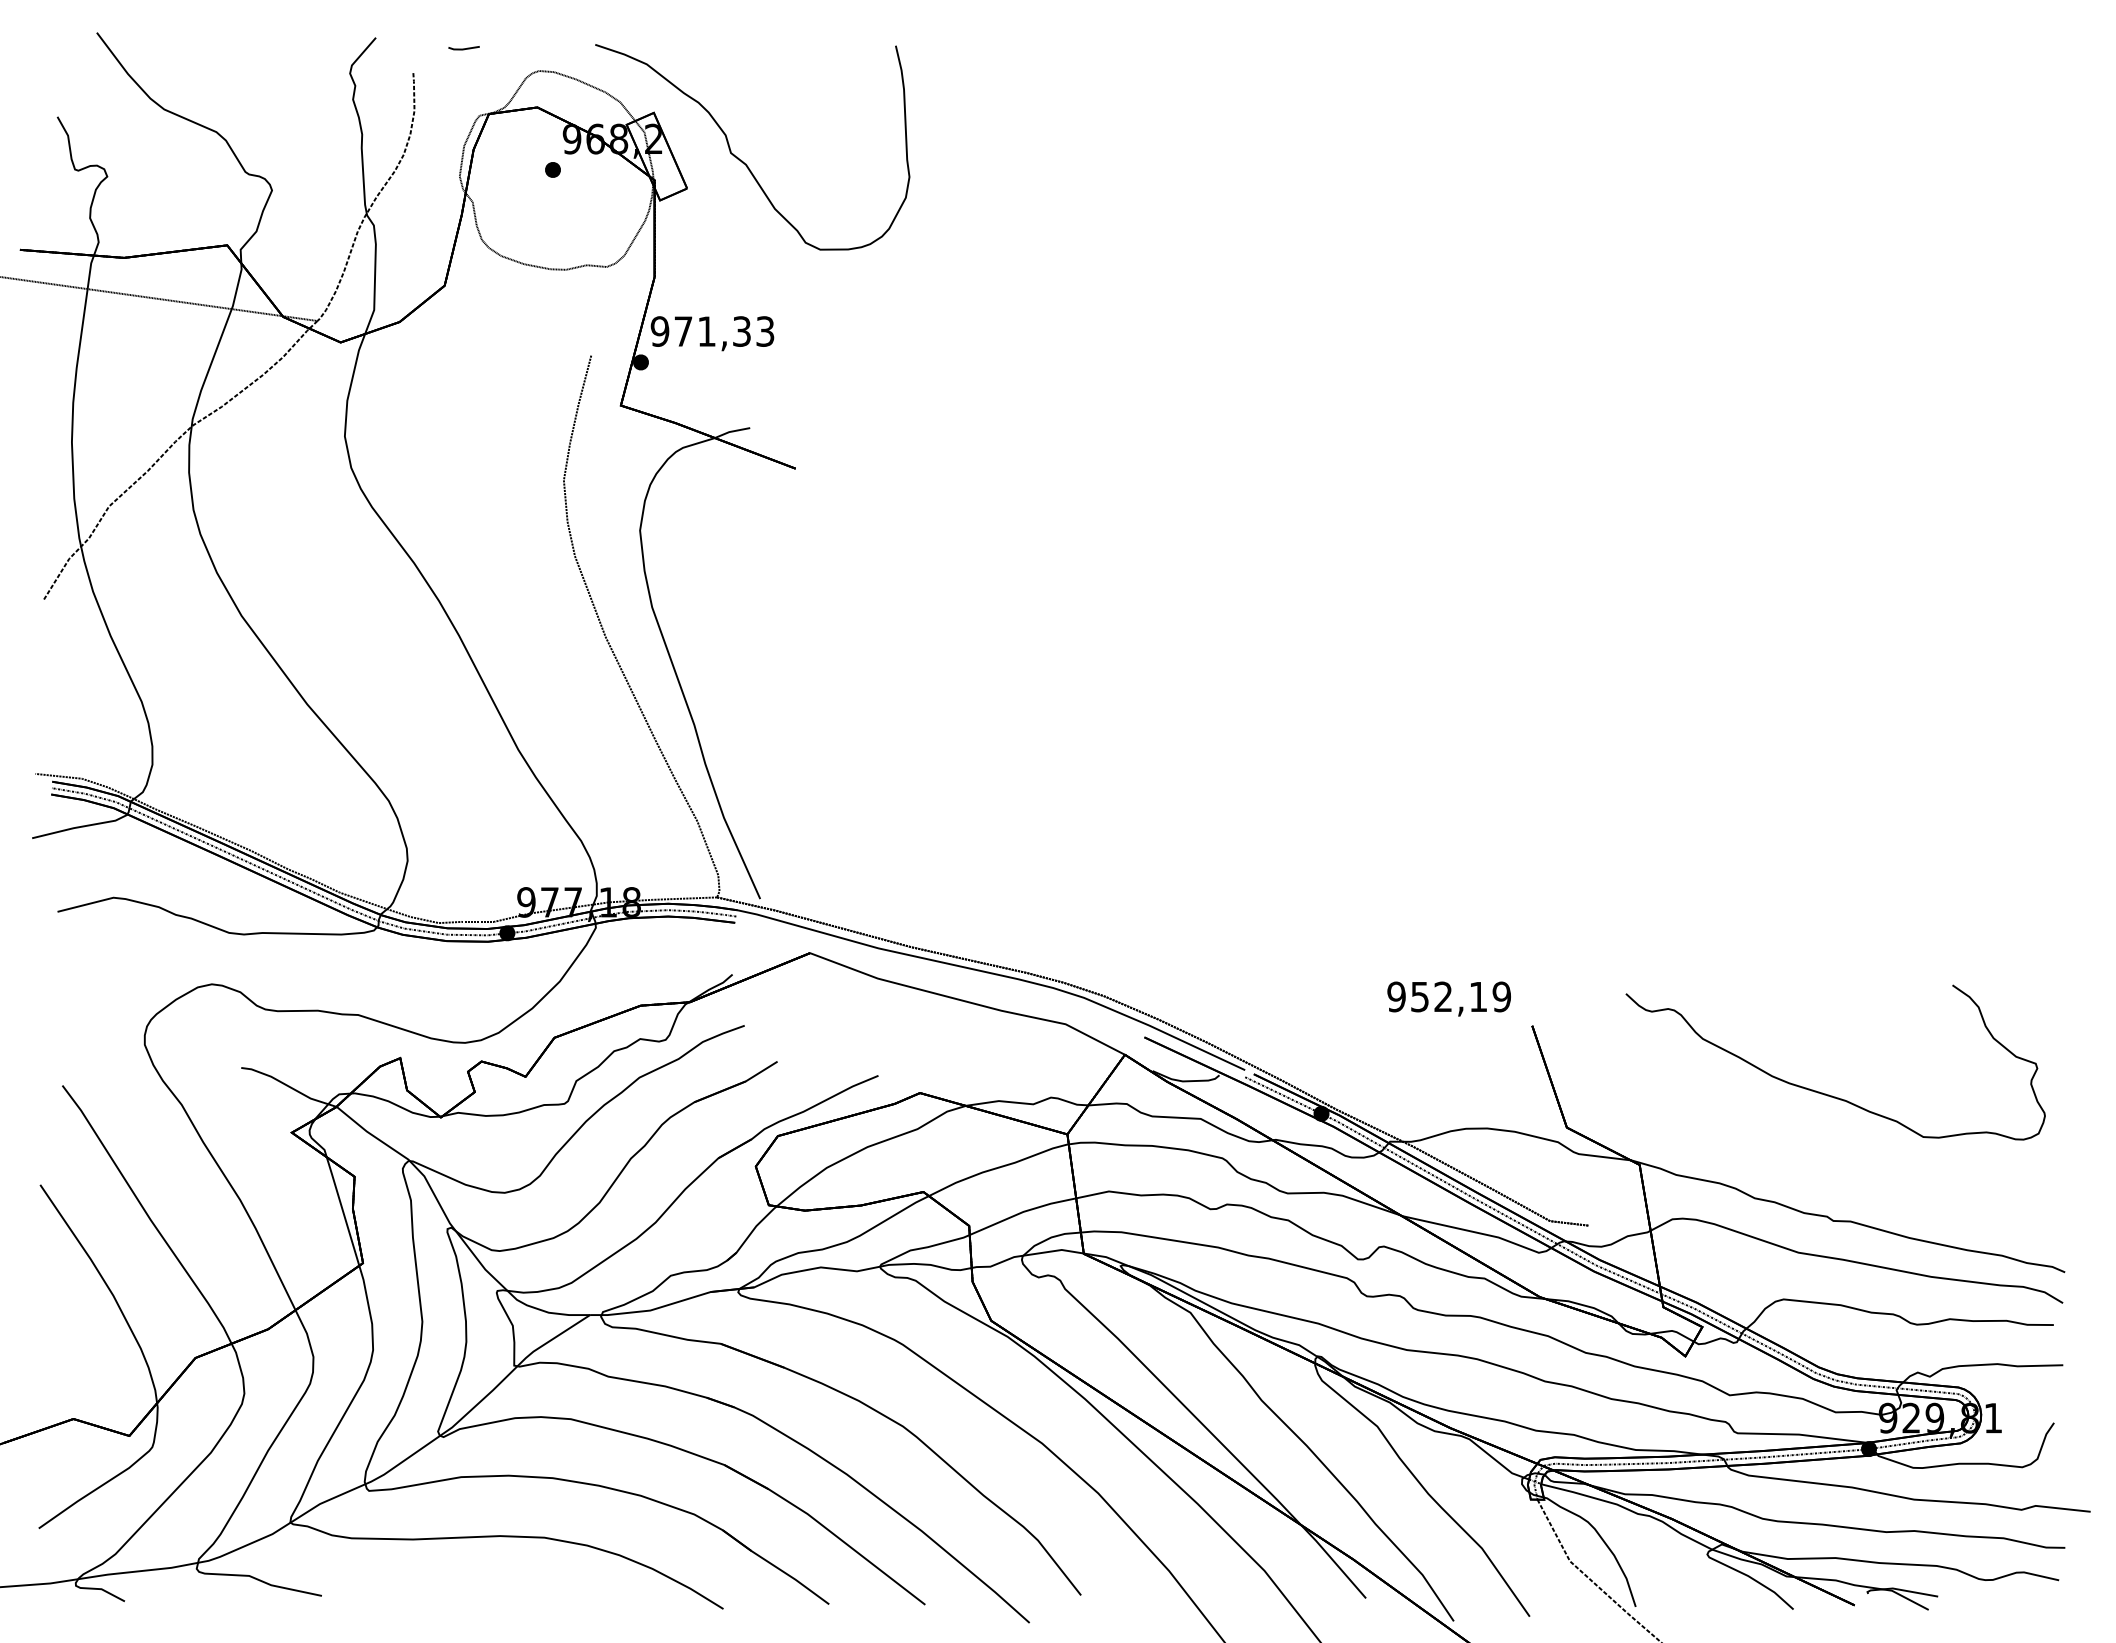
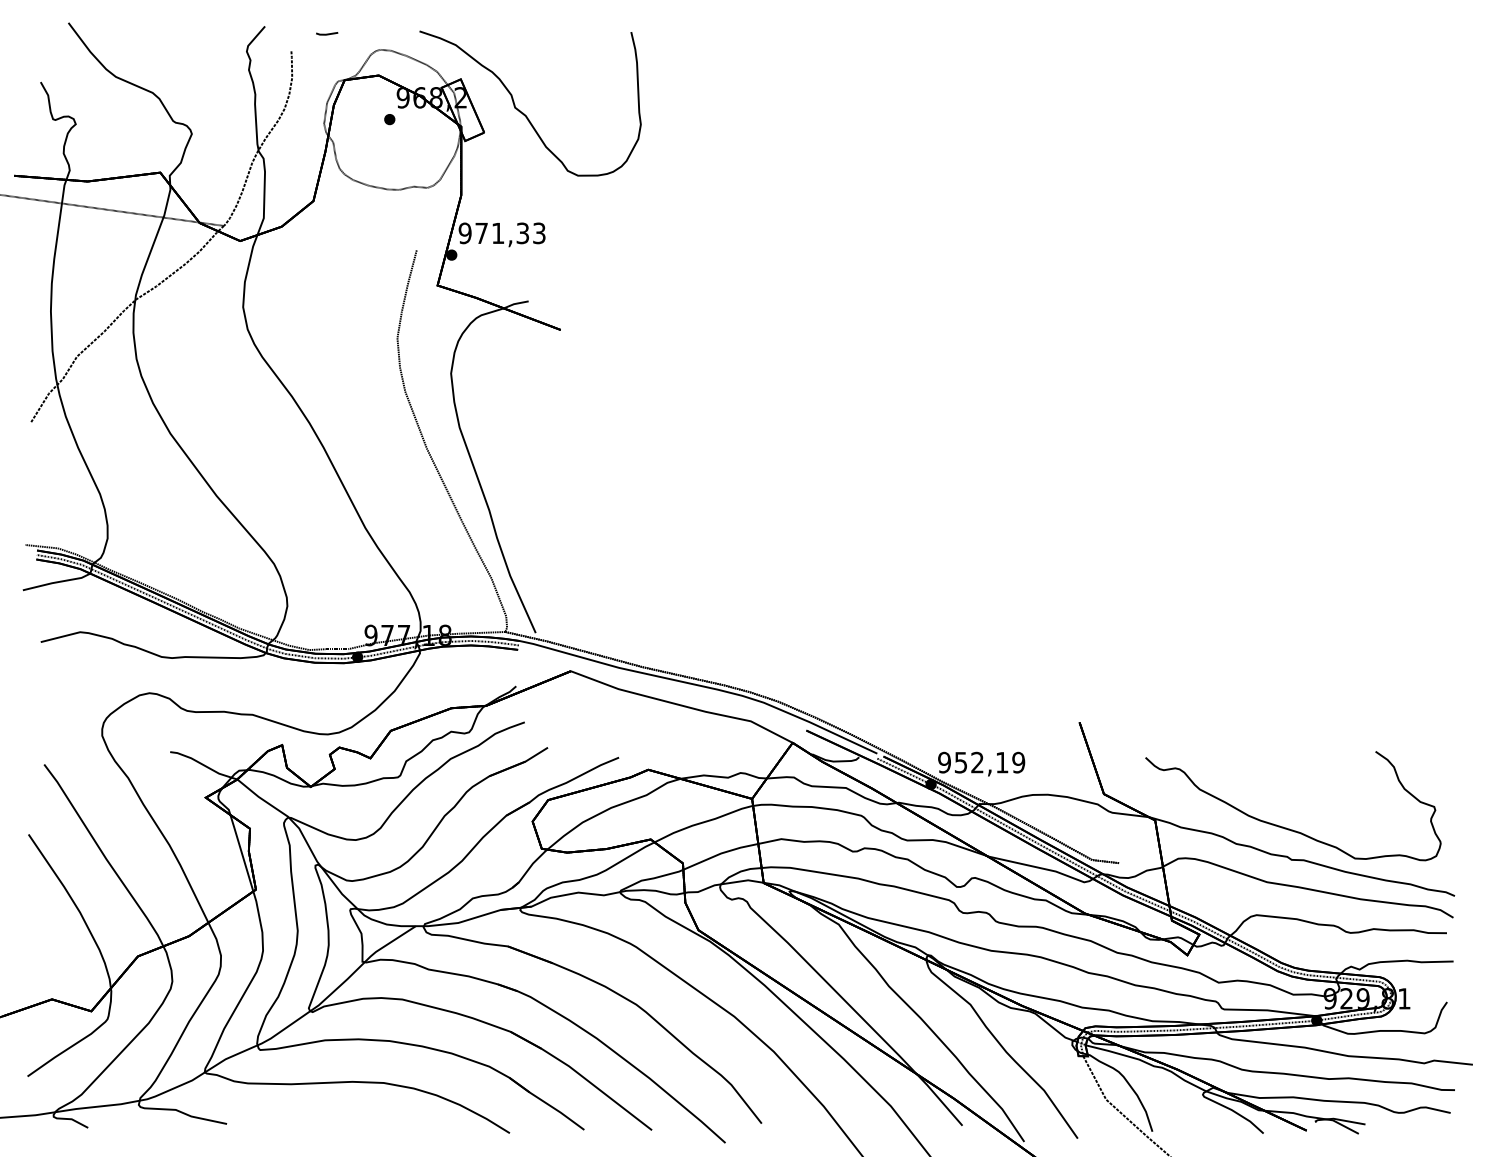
text: (1448, 998) -> (981, 763), moved
curve: (1829, 1094) -> (1288, 828), moved

